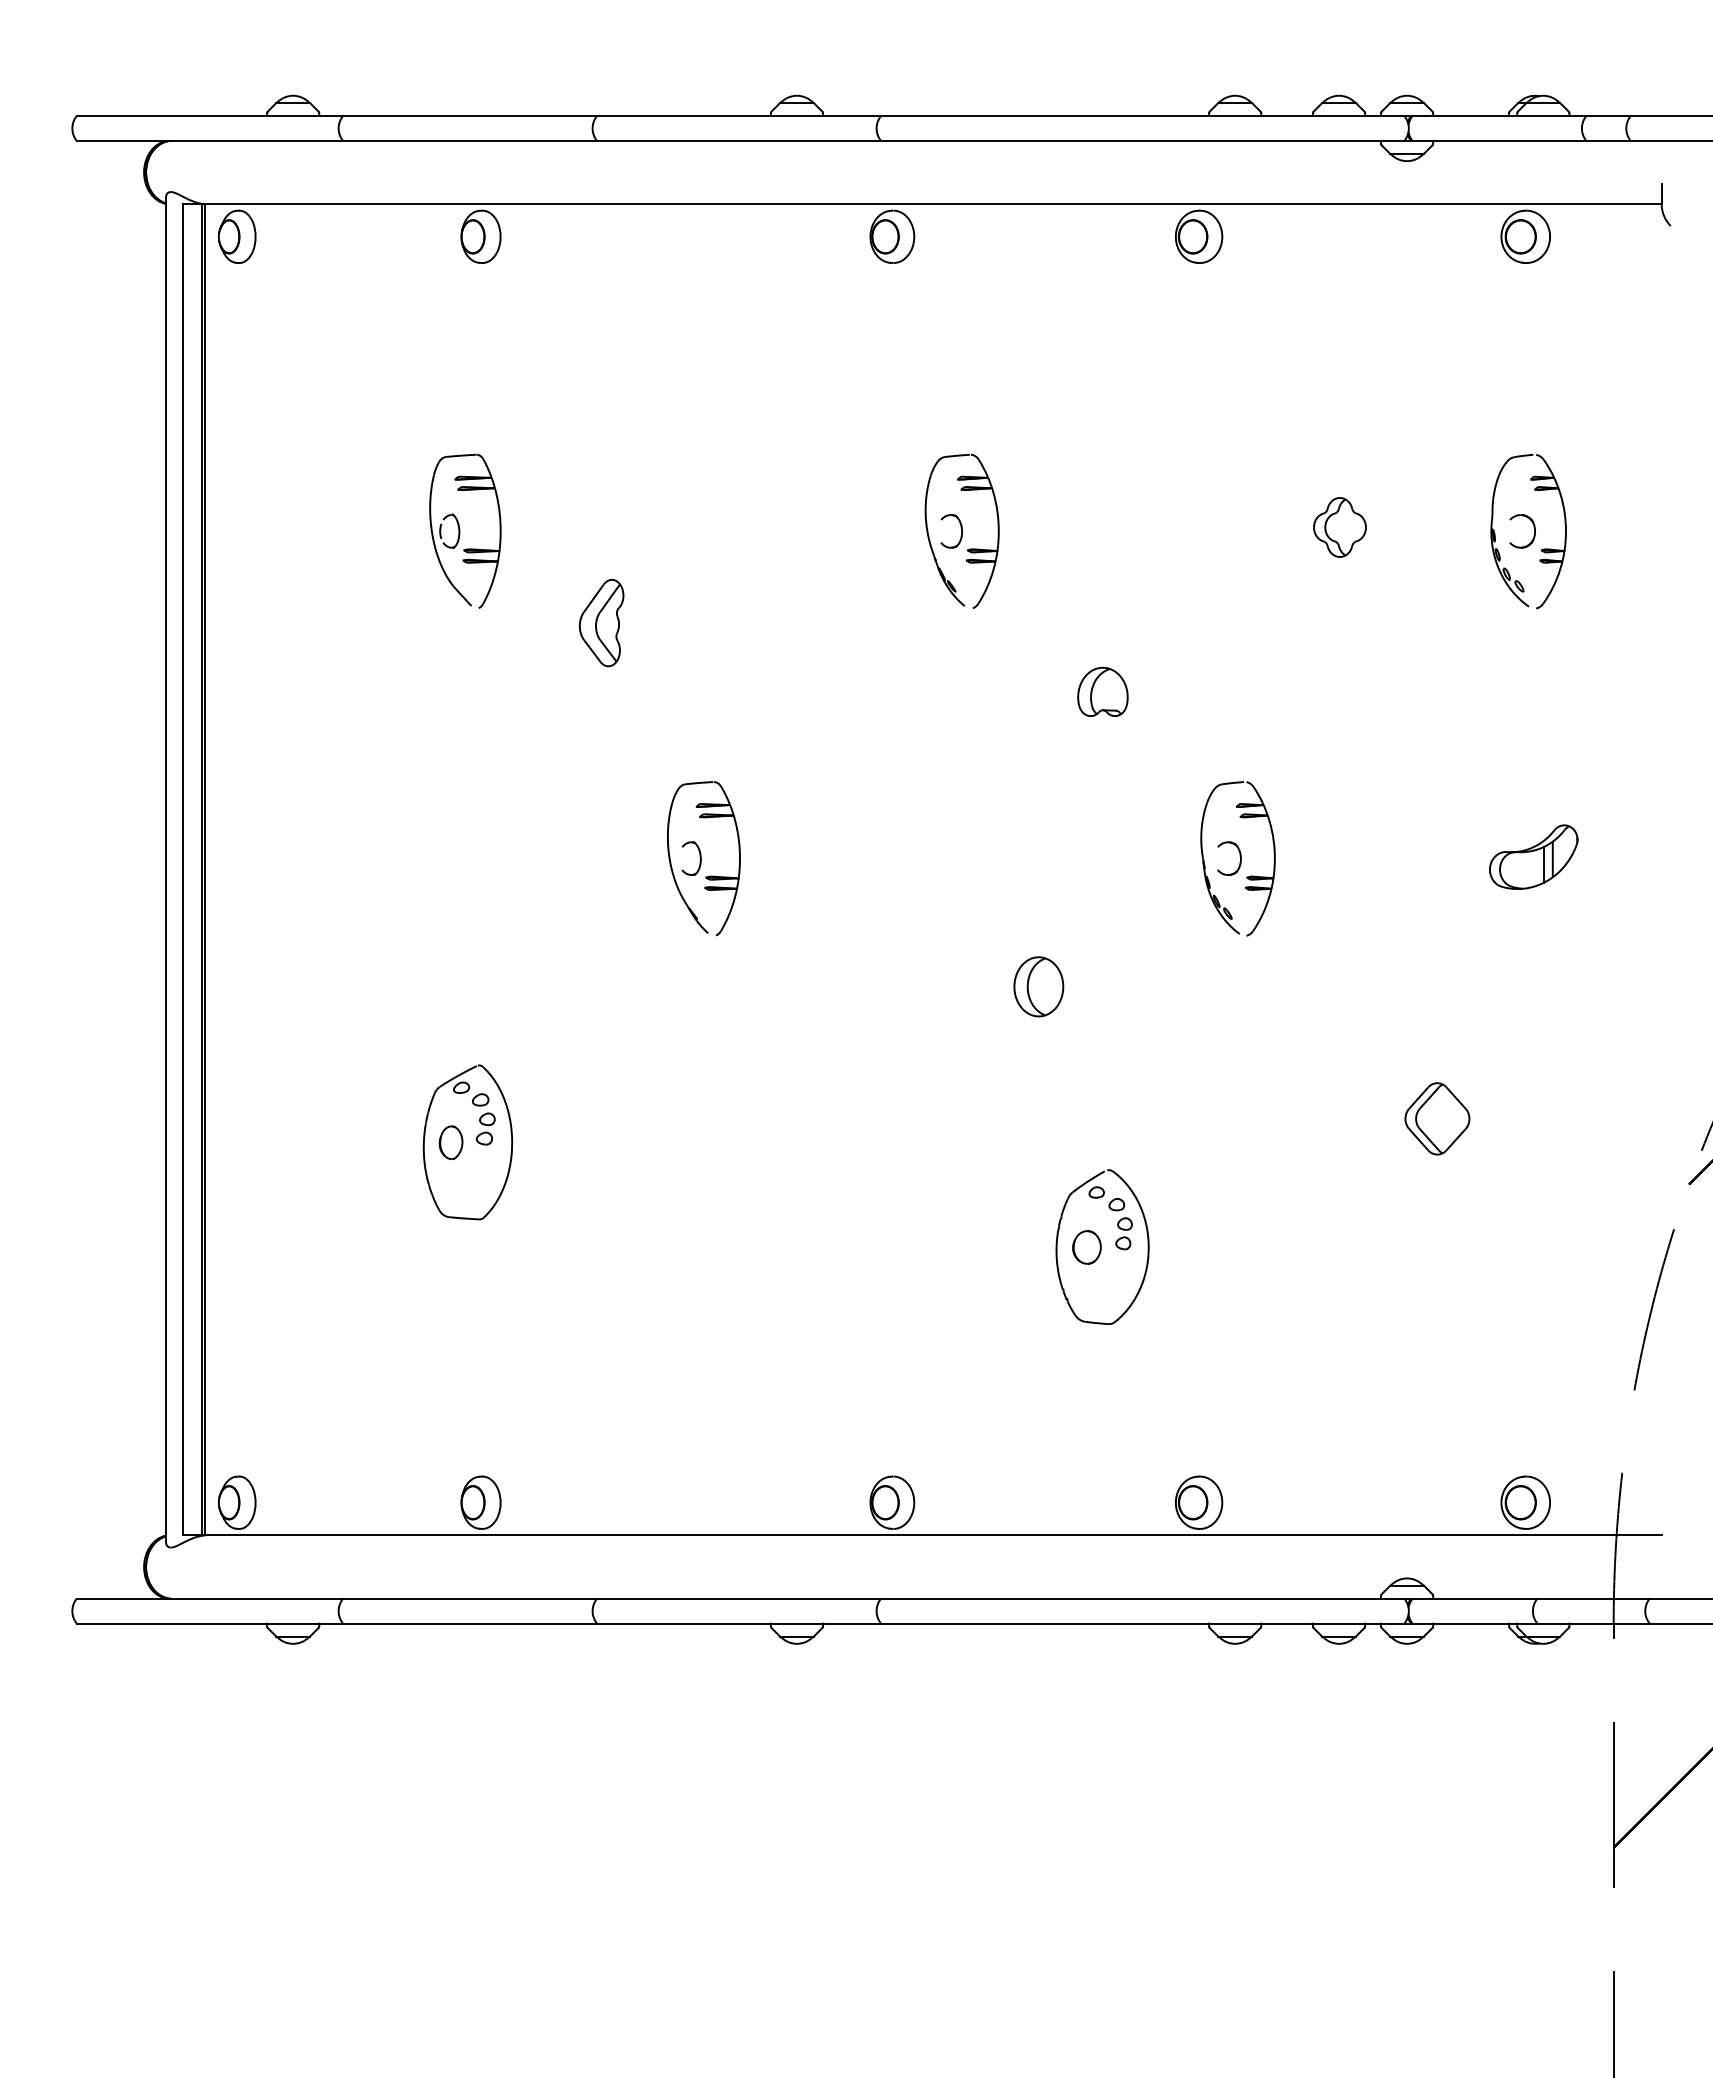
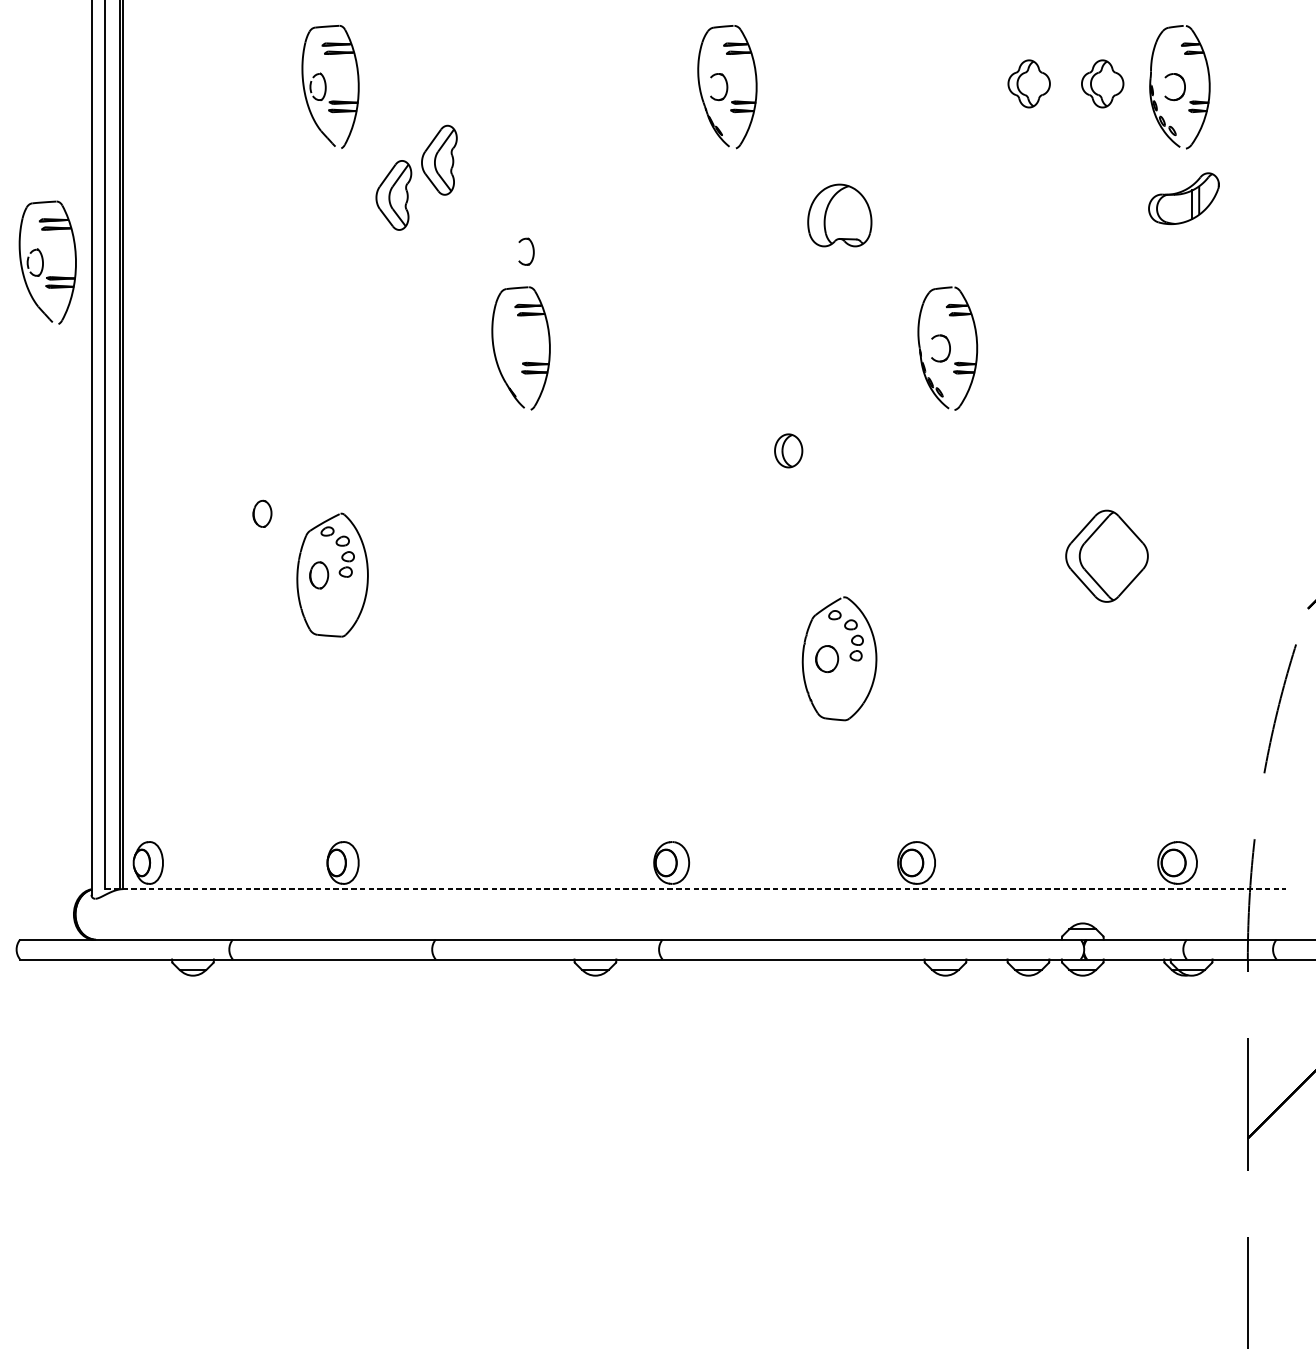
part: (1431, 527) -> (1102, 83), added
part: (544, 667) -> (393, 195), added
part: (1102, 691) -> (839, 214), size x1.6
part: (111, 750) -> (47, 262), added
part: (1533, 856) -> (1183, 198), moved
part: (699, 857) -> (532, 250), moved
part: (1038, 986) -> (788, 450), size x0.7
part: (379, 1065) -> (261, 513), added
part: (1437, 1118) -> (1107, 556), size x1.6
line: (922, 1535) -> (695, 889), solid -> dashed

